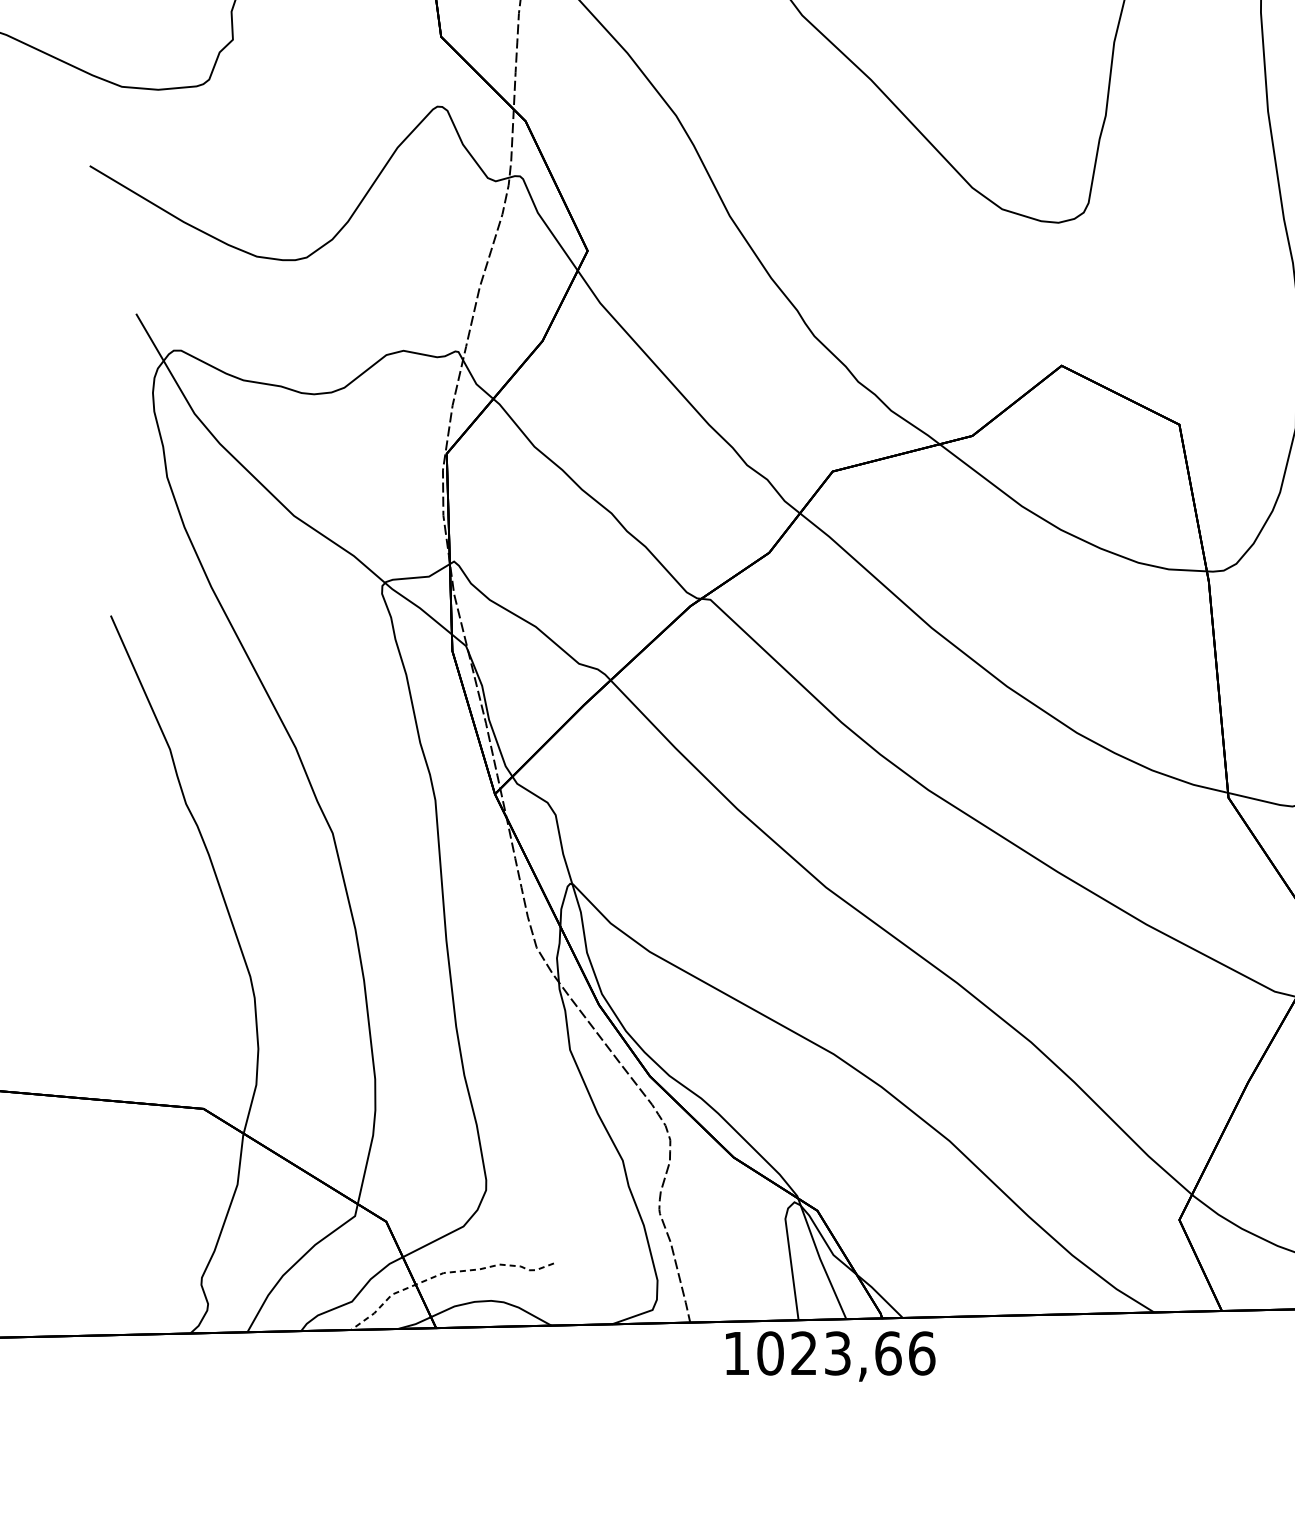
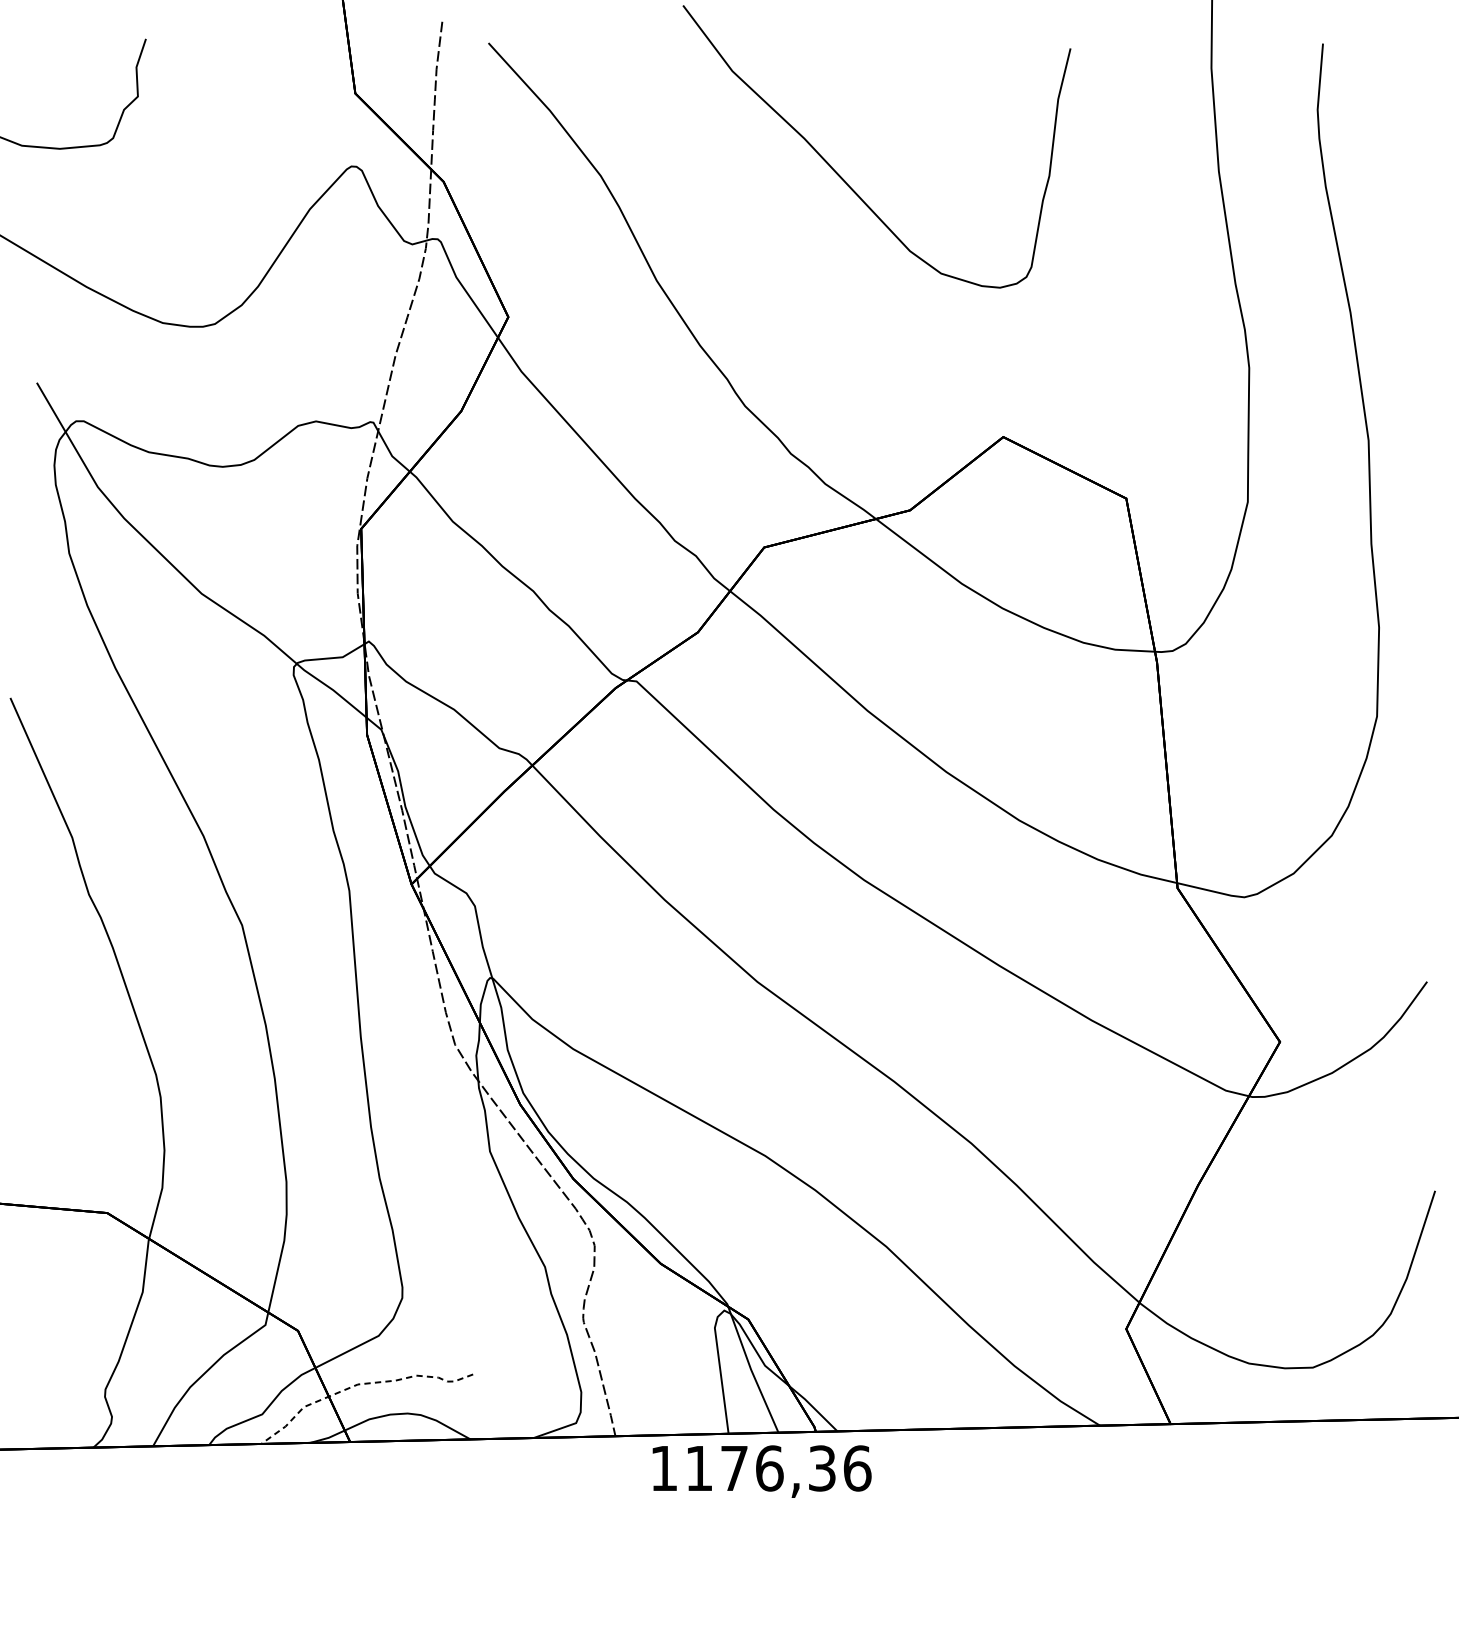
text: (829, 1353) -> (760, 1468), 1023,66 -> 1176,36

